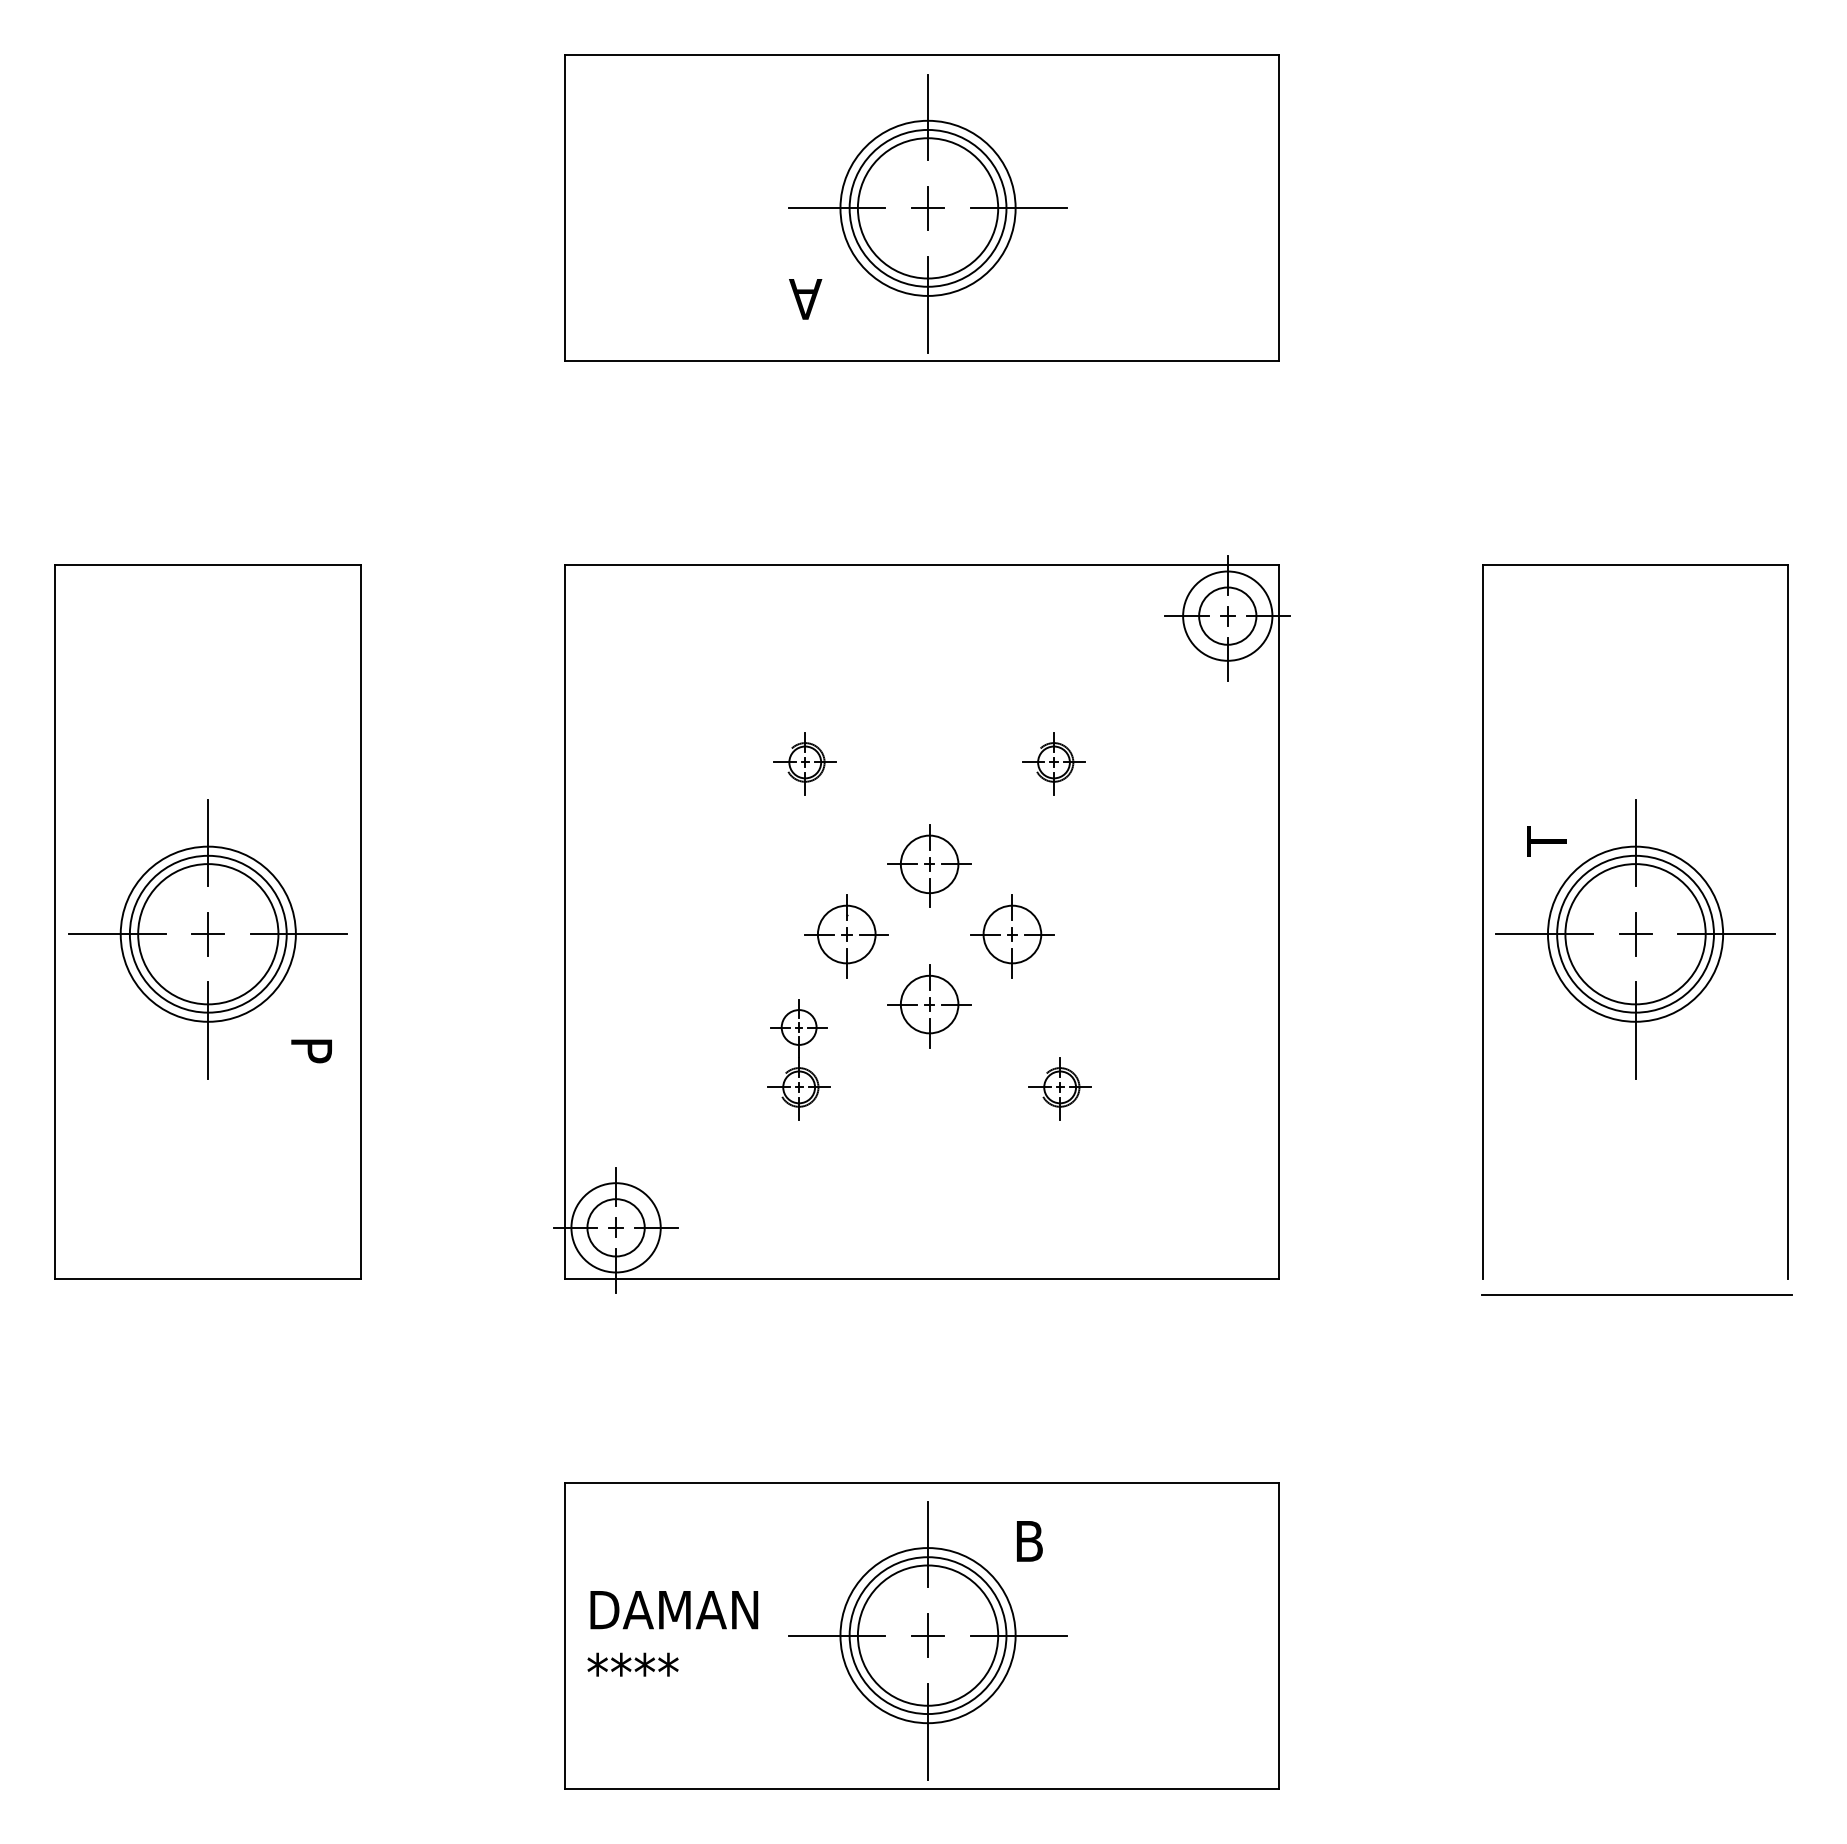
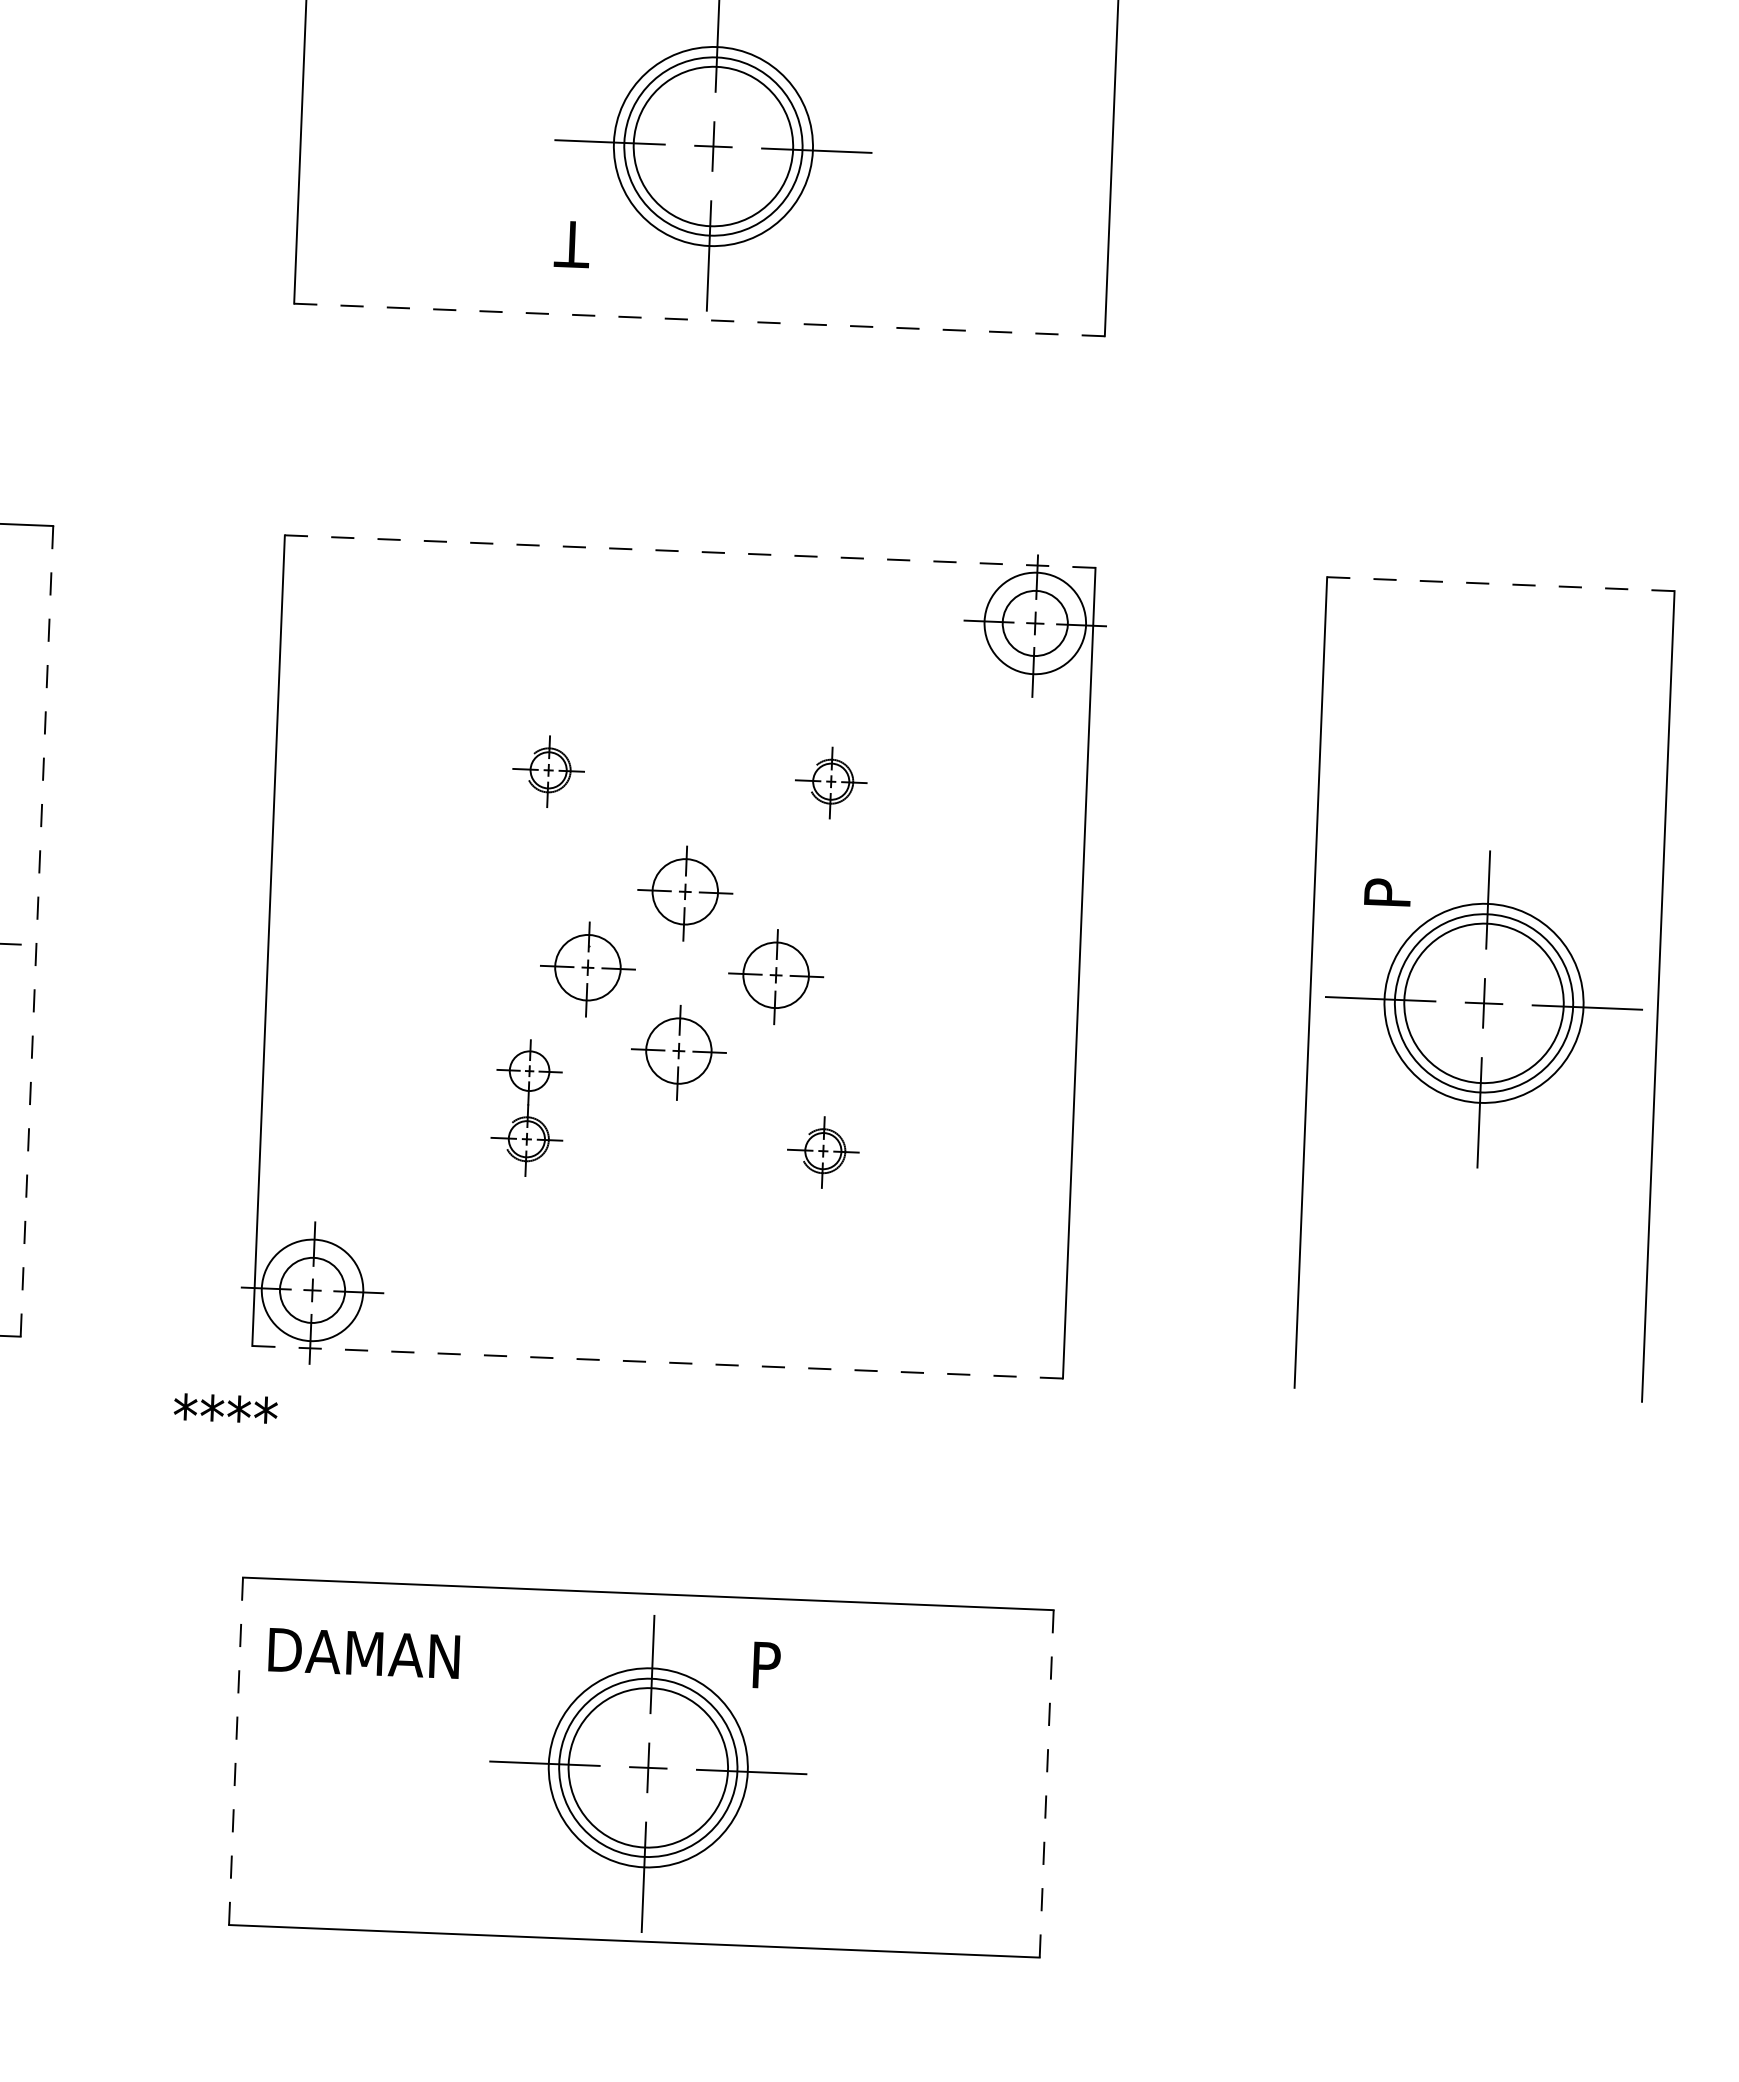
text: (805, 299) -> (570, 244), A -> T
line: (921, 361) -> (699, 320), solid -> dashed
line: (921, 565) -> (689, 551), solid -> dashed
line: (1635, 565) -> (1500, 584), solid -> dashed
text: (1546, 841) -> (1387, 893), T -> P
line: (361, 922) -> (37, 931), solid -> dashed
line: (921, 1278) -> (657, 1361), solid -> dashed
line: (1636, 1295) -> (1468, 1413), removed
text: (1031, 1541) -> (770, 1665), B -> P
text: (674, 1610) -> (364, 1653), moved
line: (565, 1635) -> (236, 1751), solid -> dashed
line: (1278, 1635) -> (1046, 1783), solid -> dashed
text: (632, 1664) -> (225, 1408), moved

